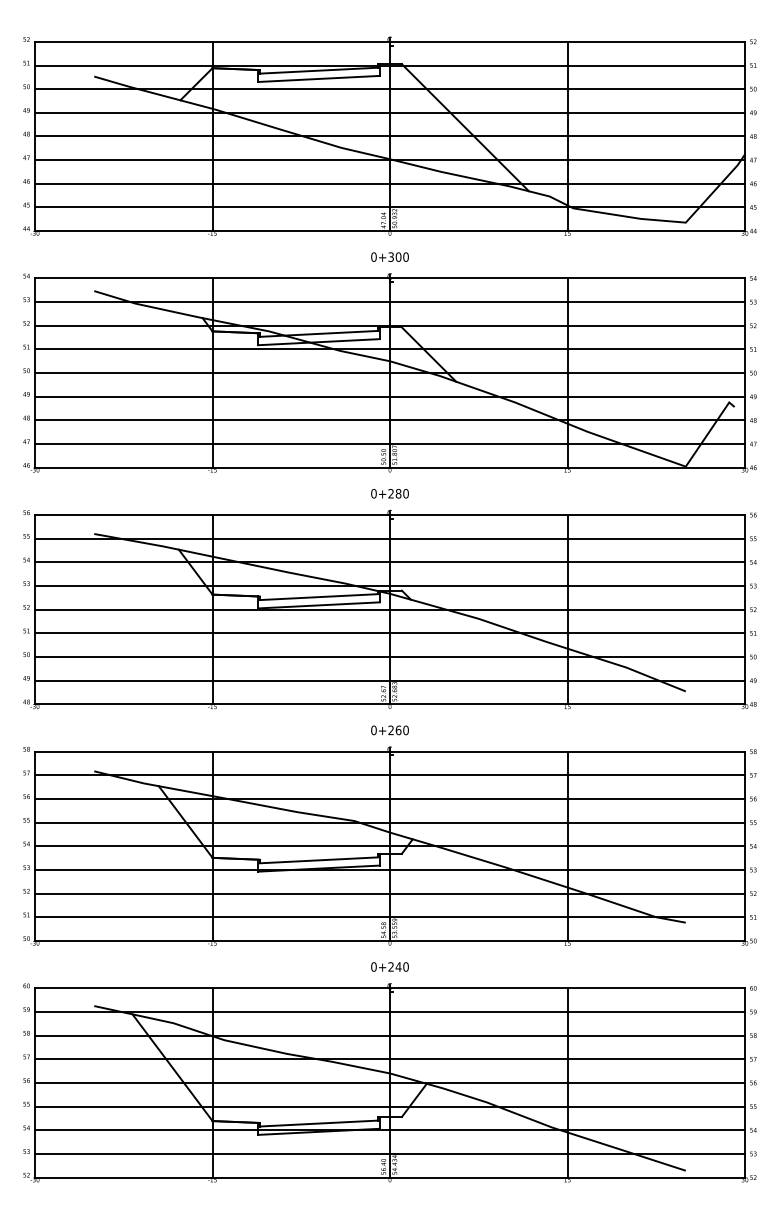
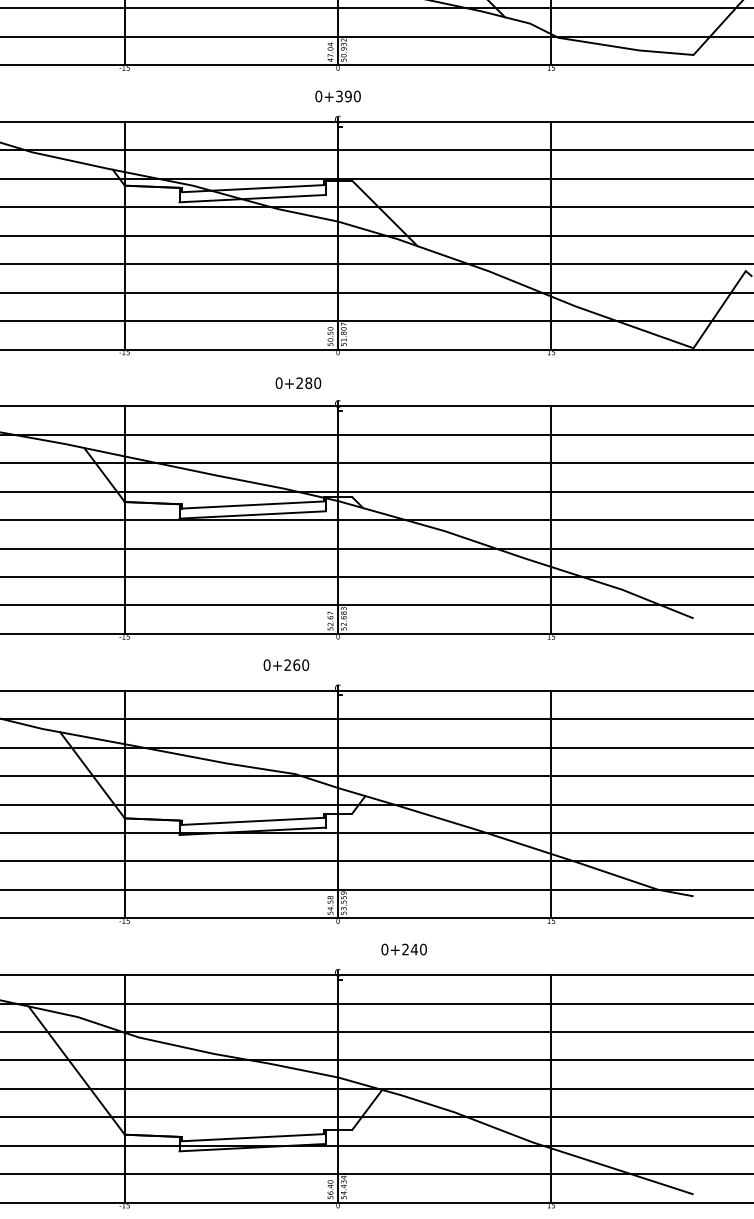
text: (398, 256) -> (348, 95), 0+300 -> 0+390
text: (389, 493) -> (297, 382), moved
text: (389, 730) -> (285, 665), moved
text: (389, 966) -> (403, 948), moved

